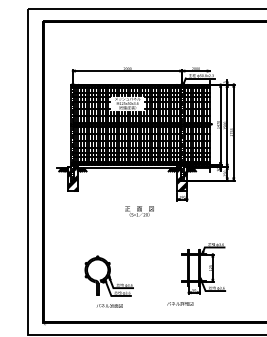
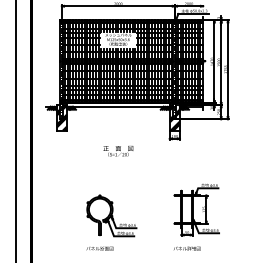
text: (139, 211) -> (118, 151), moved
part: (108, 275) -> (111, 215), moved
text: (180, 303) -> (187, 248), moved

